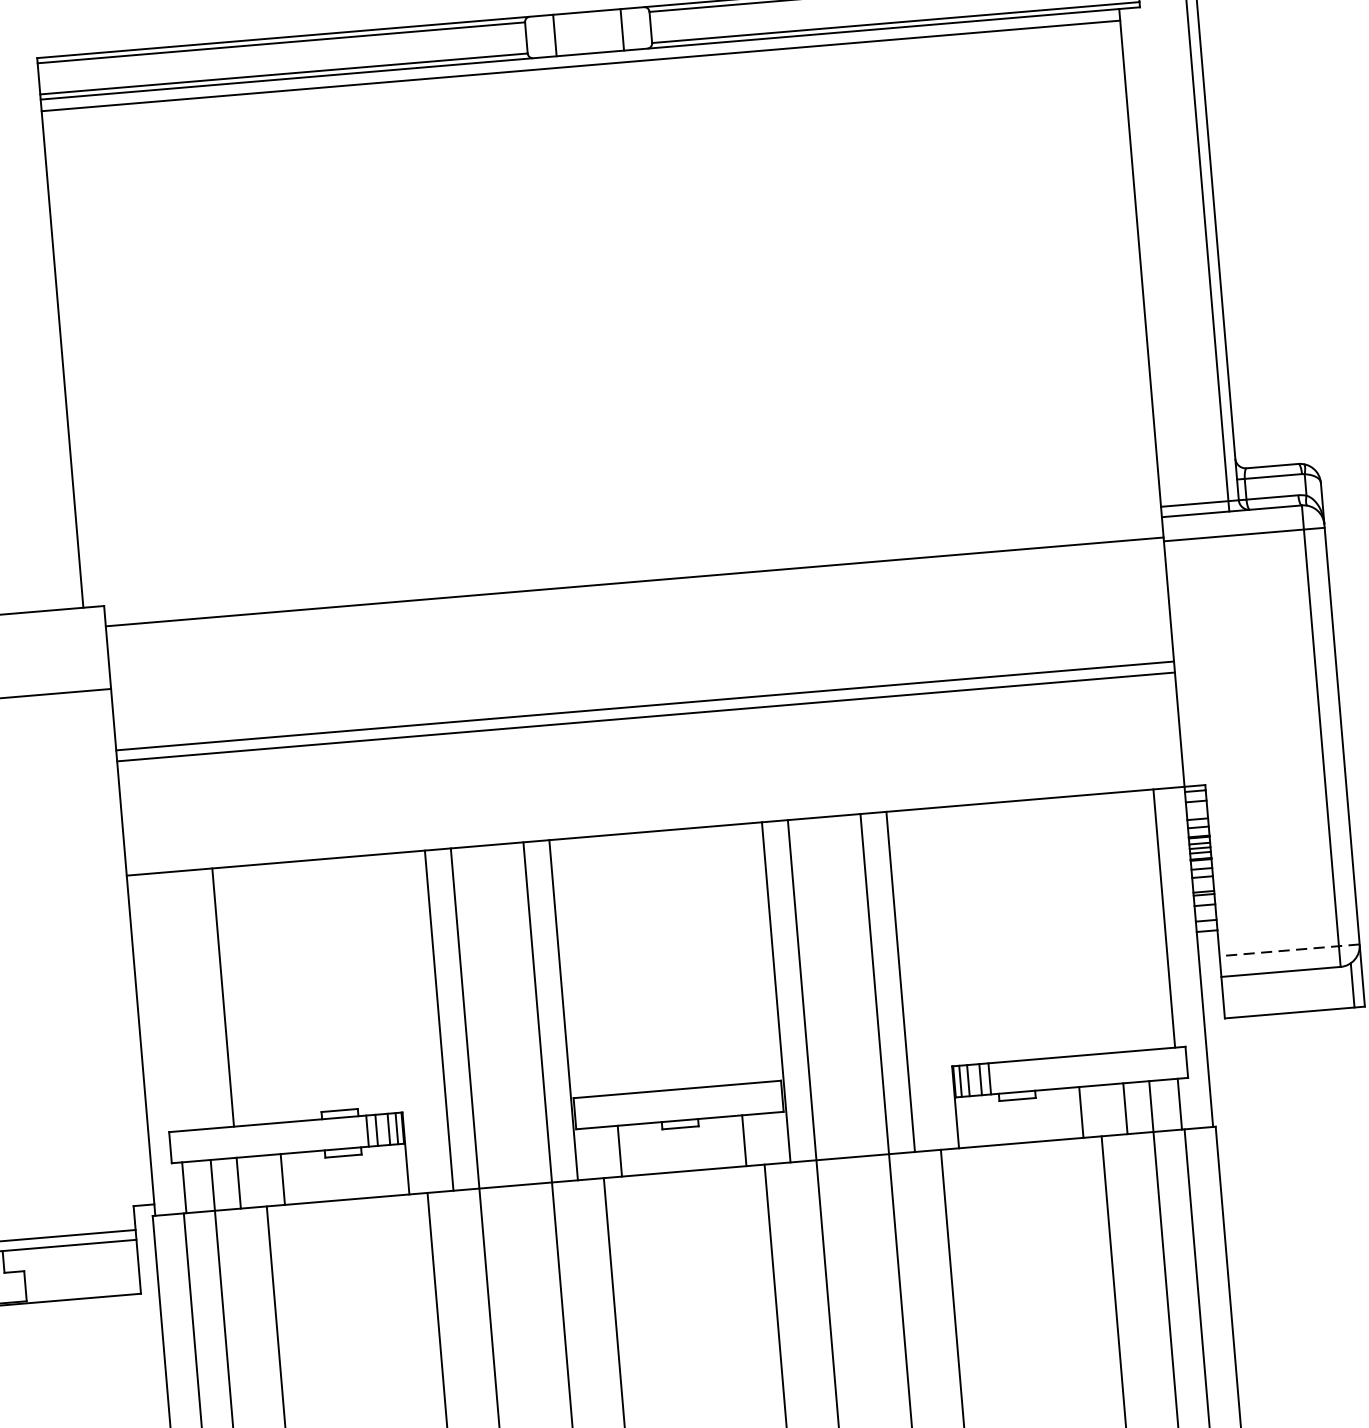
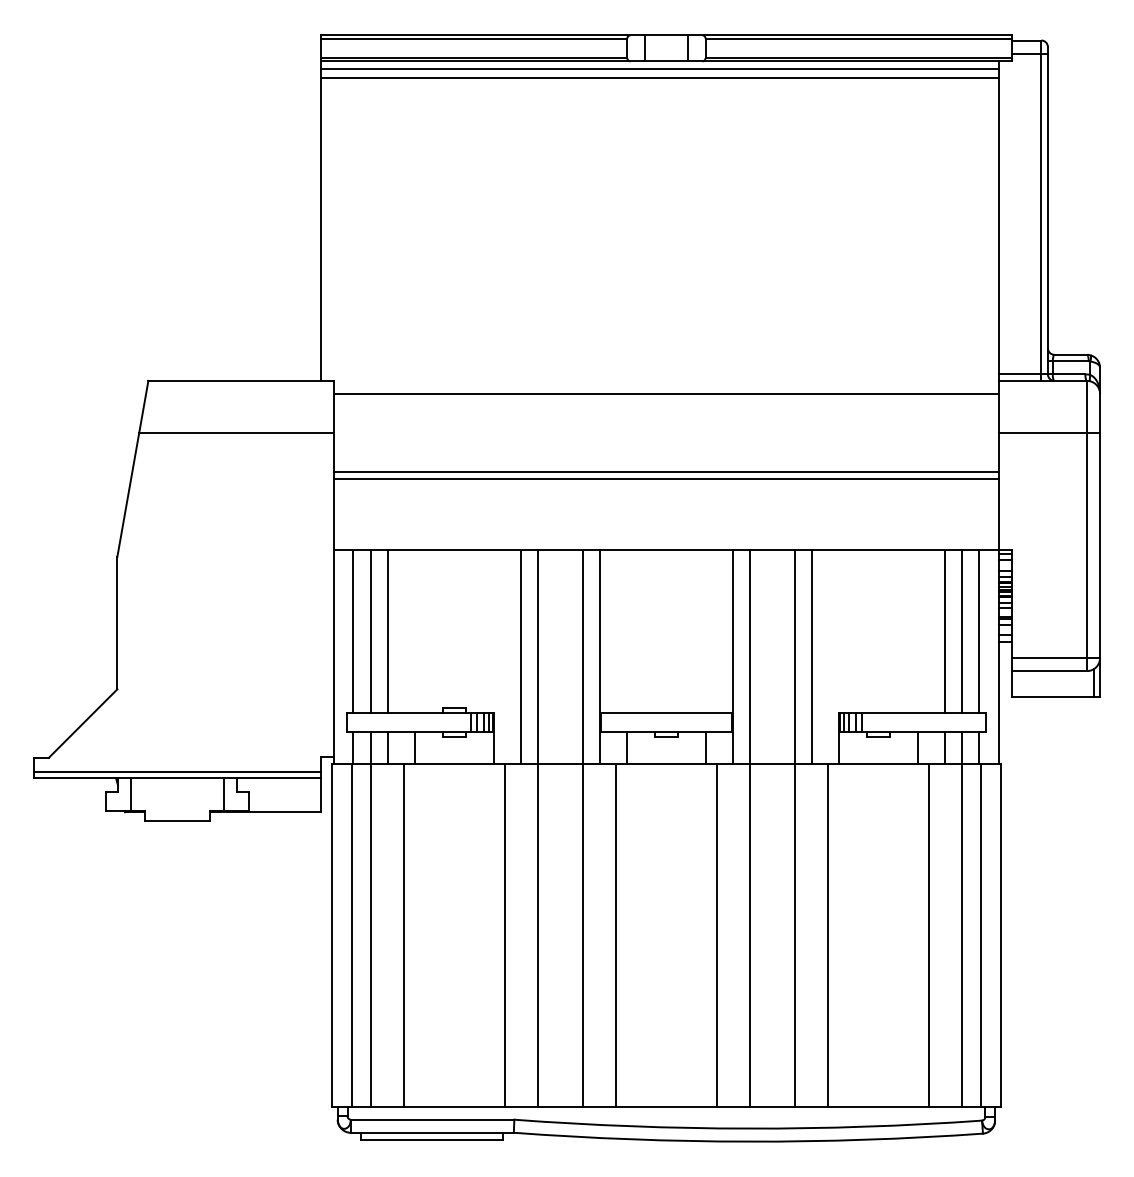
line: (581, 80) -> (659, 77), added
line: (1244, 535) -> (1049, 433), moved
line: (1135, 920) -> (961, 631), added
line: (1110, 922) -> (945, 631), added
line: (1288, 951) -> (1055, 658), dashed -> solid
line: (197, 999) -> (371, 631), added
line: (168, 1001) -> (353, 631), added

